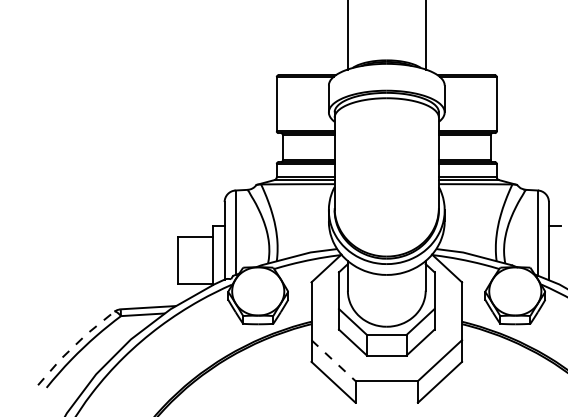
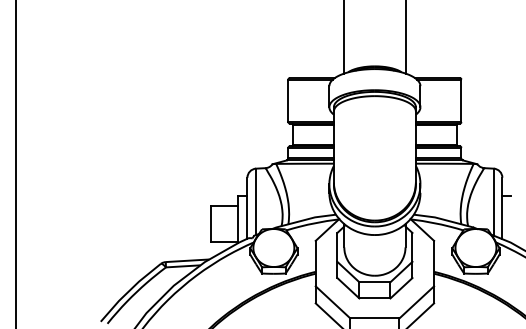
line: (74, 345) -> (129, 290), dashed -> solid
line: (334, 360) -> (333, 302), dashed -> solid

